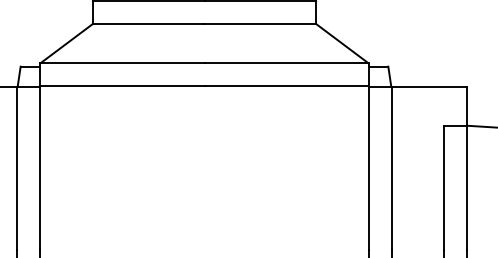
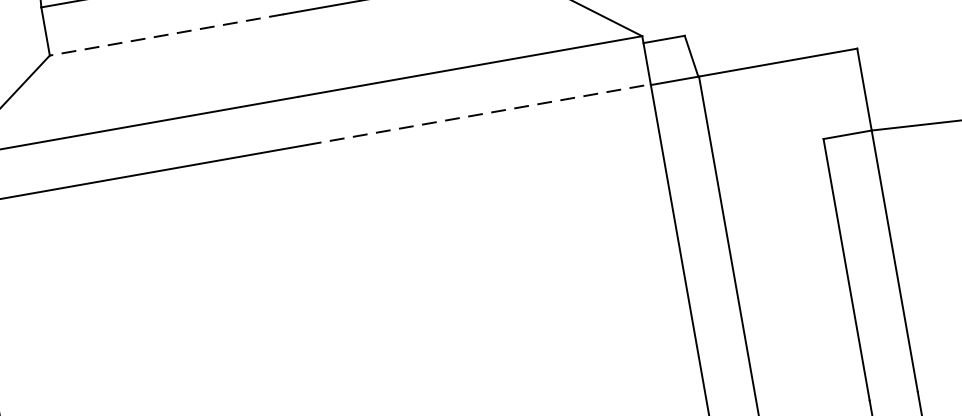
line: (148, 23) -> (166, 33), solid -> dashed
line: (287, 86) -> (480, 114), solid -> dashed

